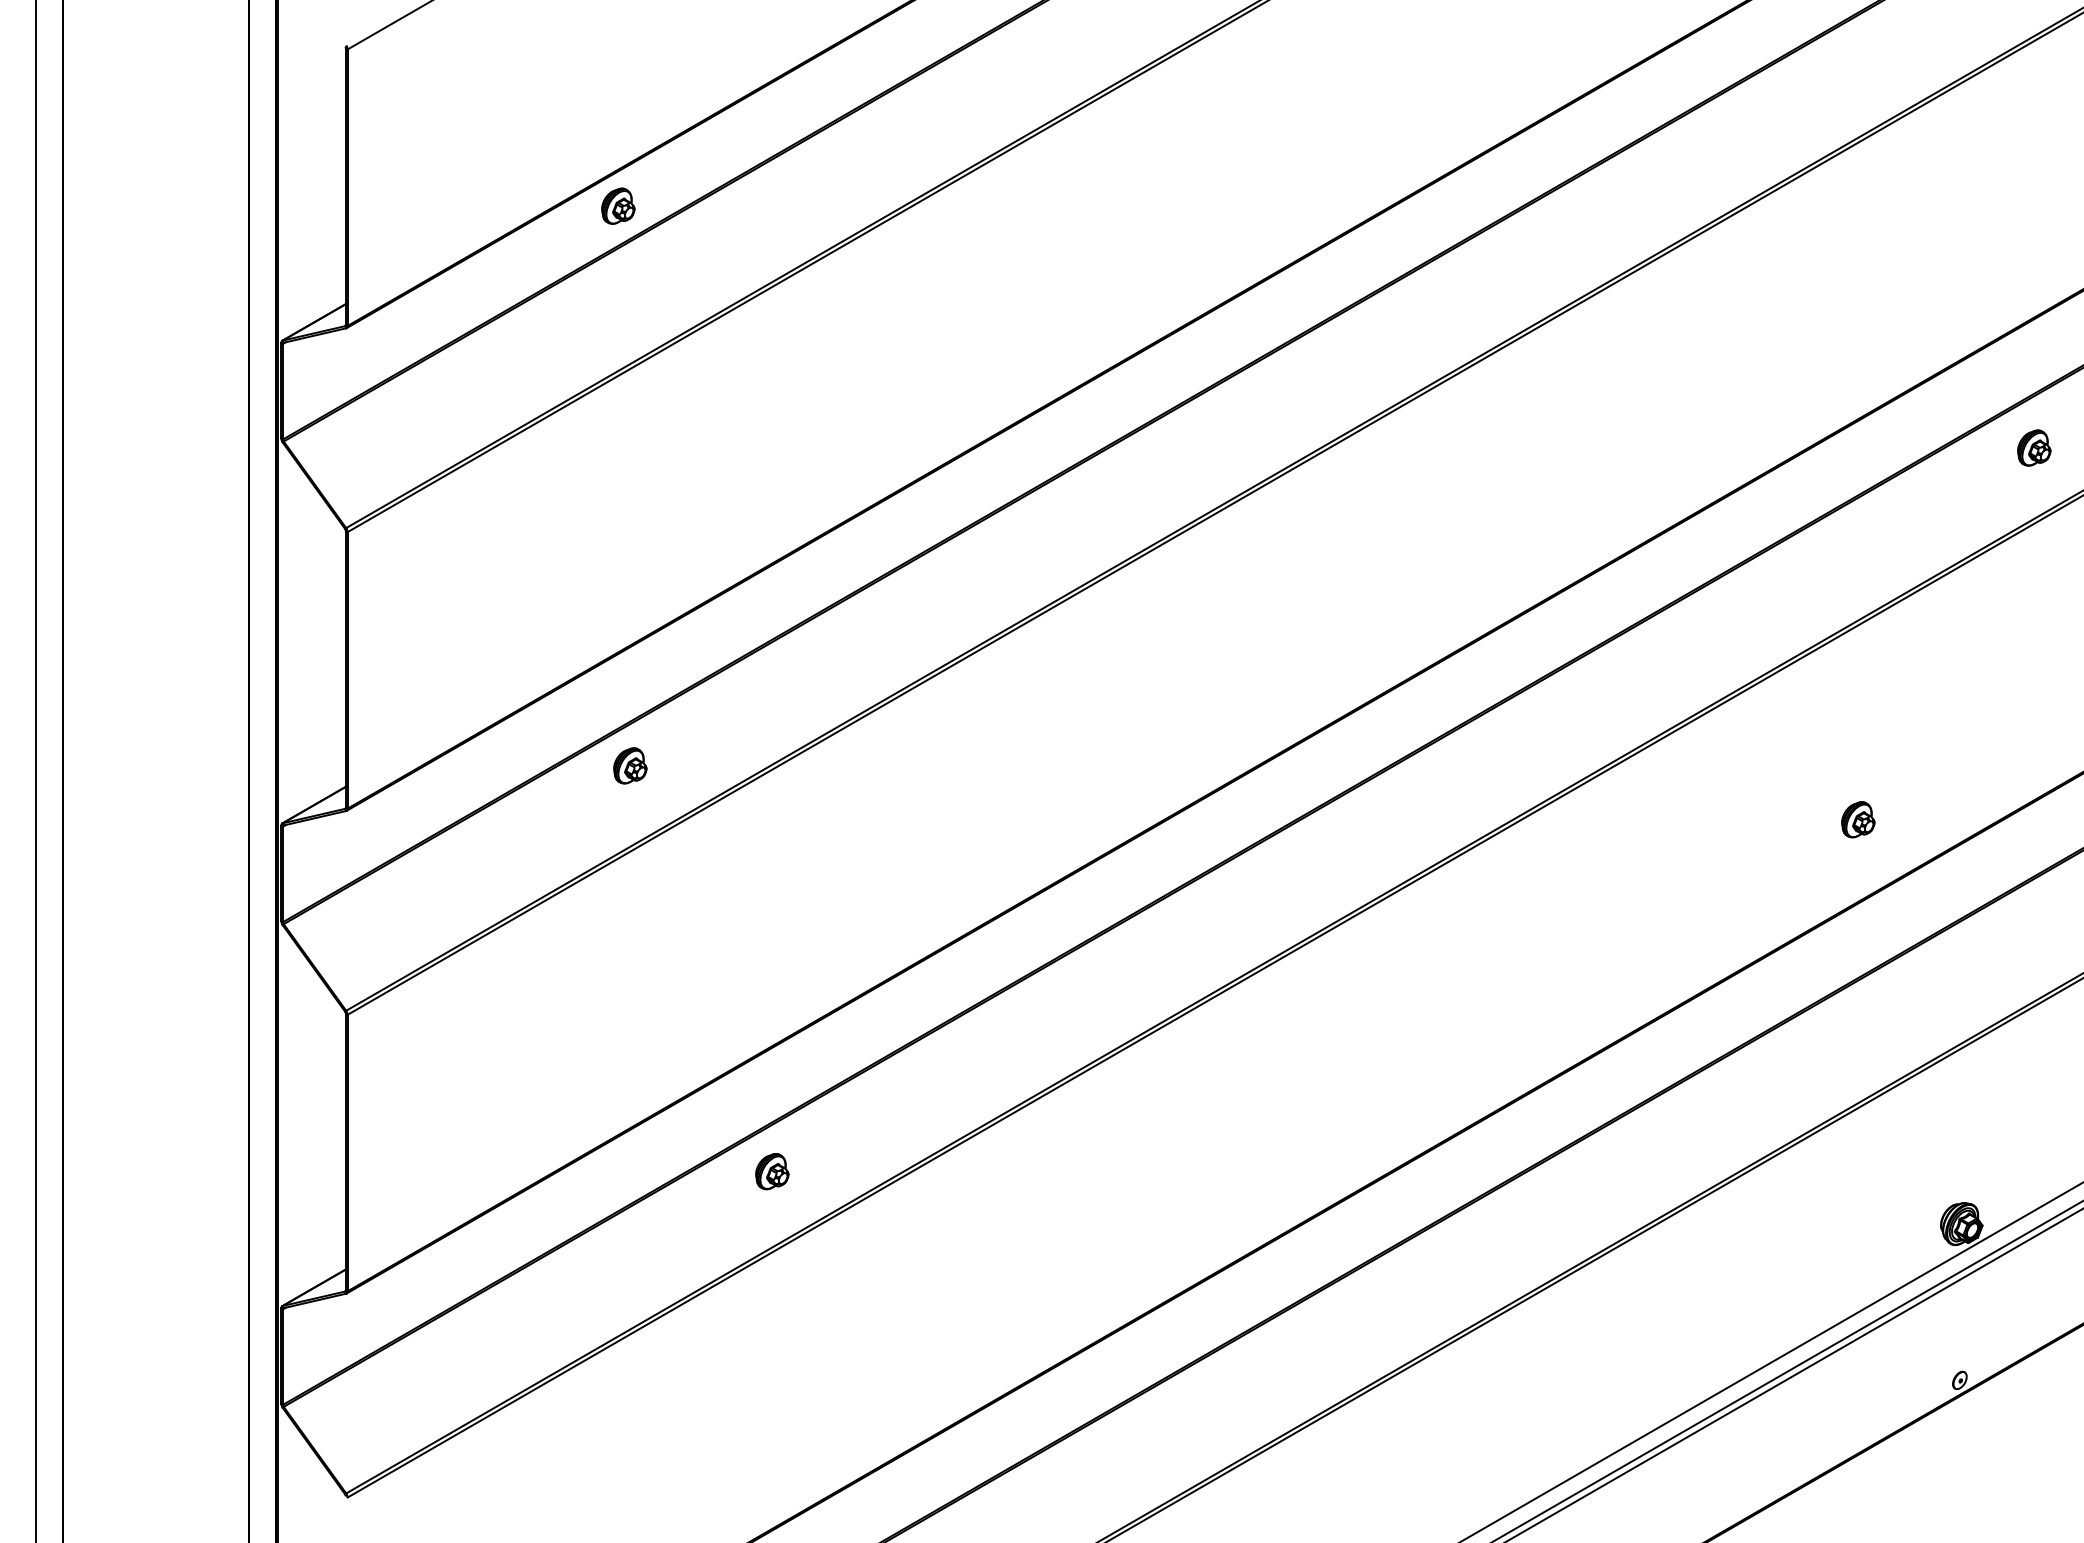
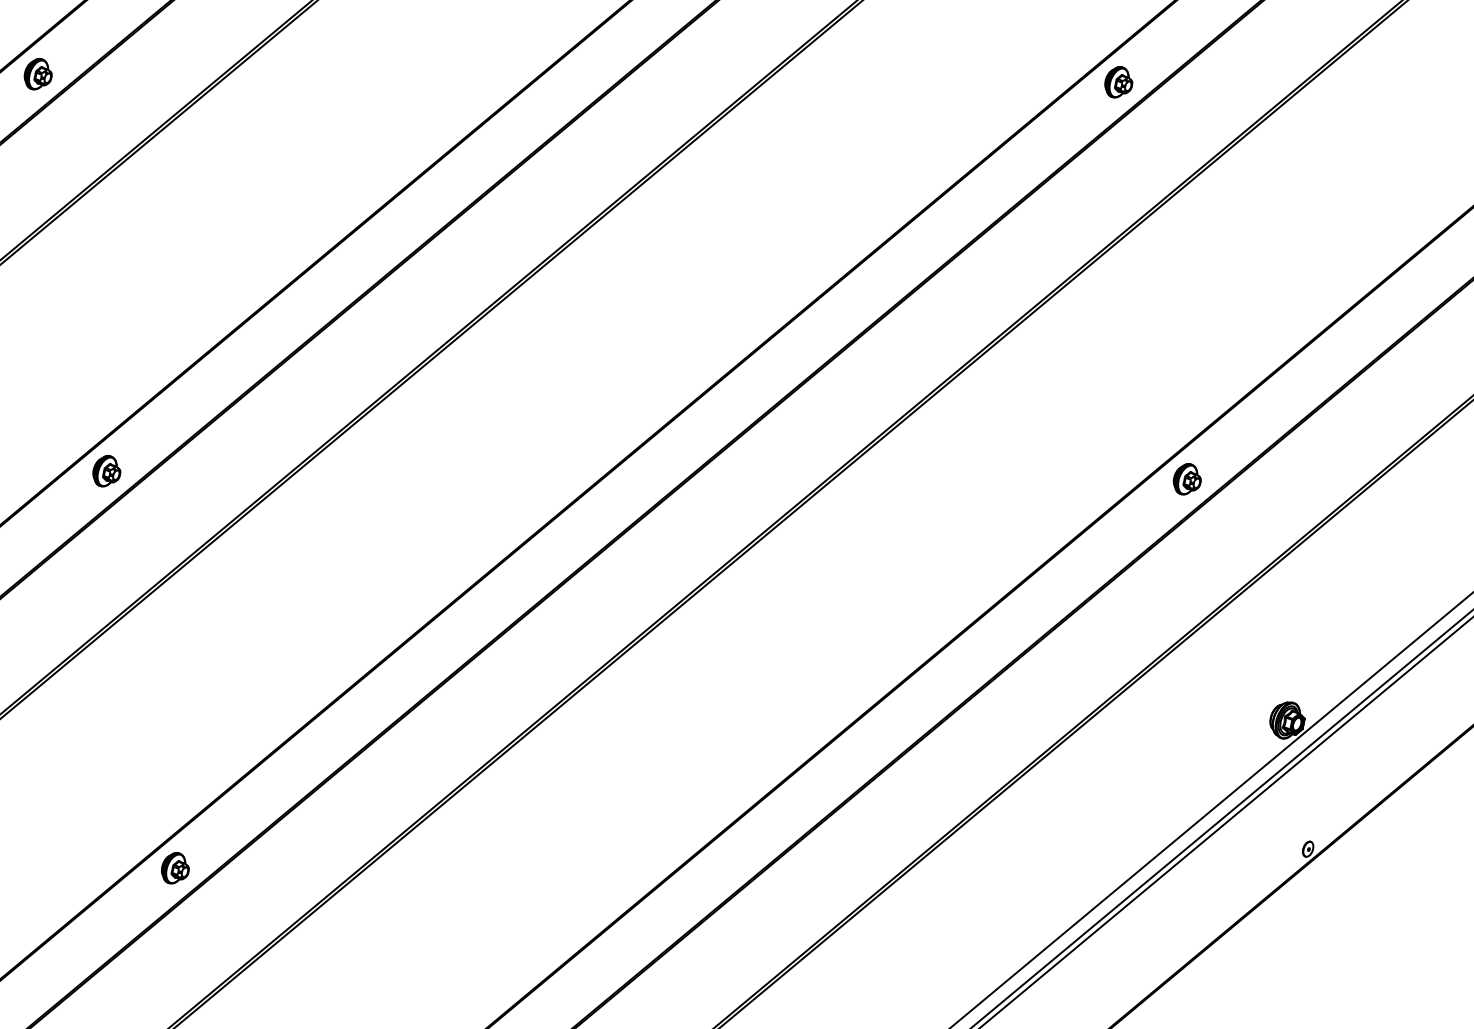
part: (2034, 447) -> (1118, 81), moved
part: (630, 765) -> (106, 470), moved
part: (1858, 819) -> (1187, 478), moved
part: (772, 1171) -> (175, 867), moved

